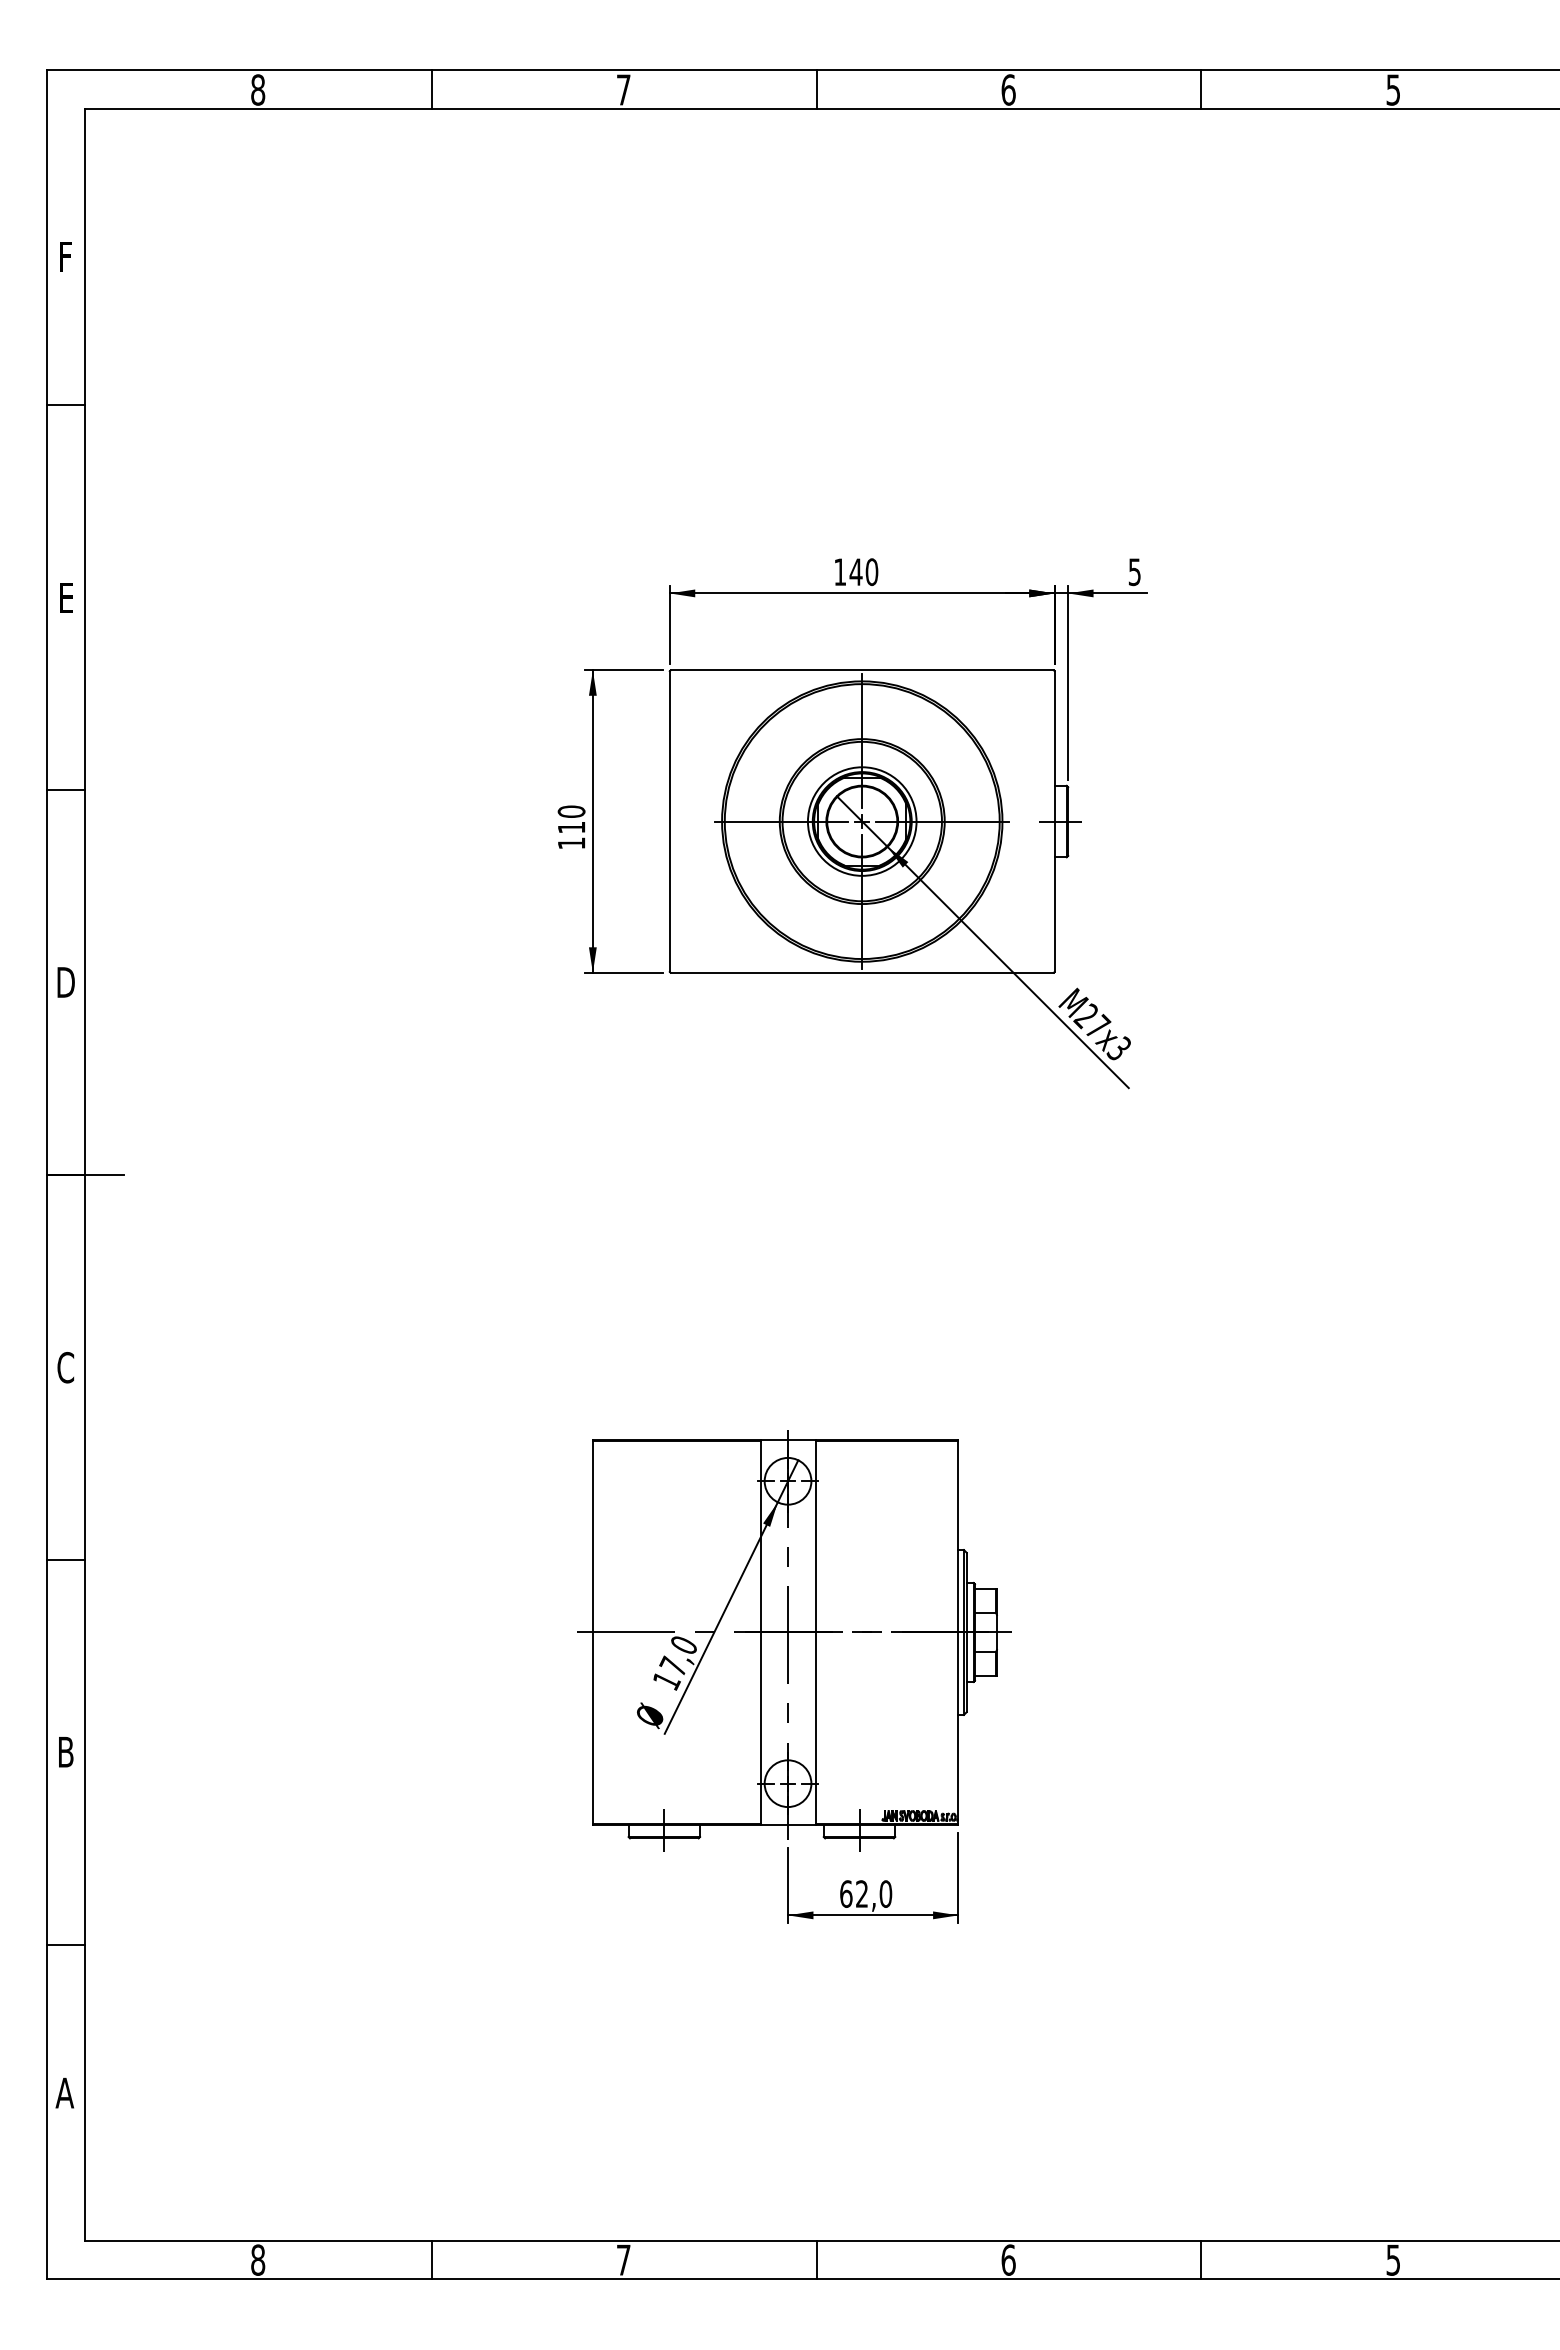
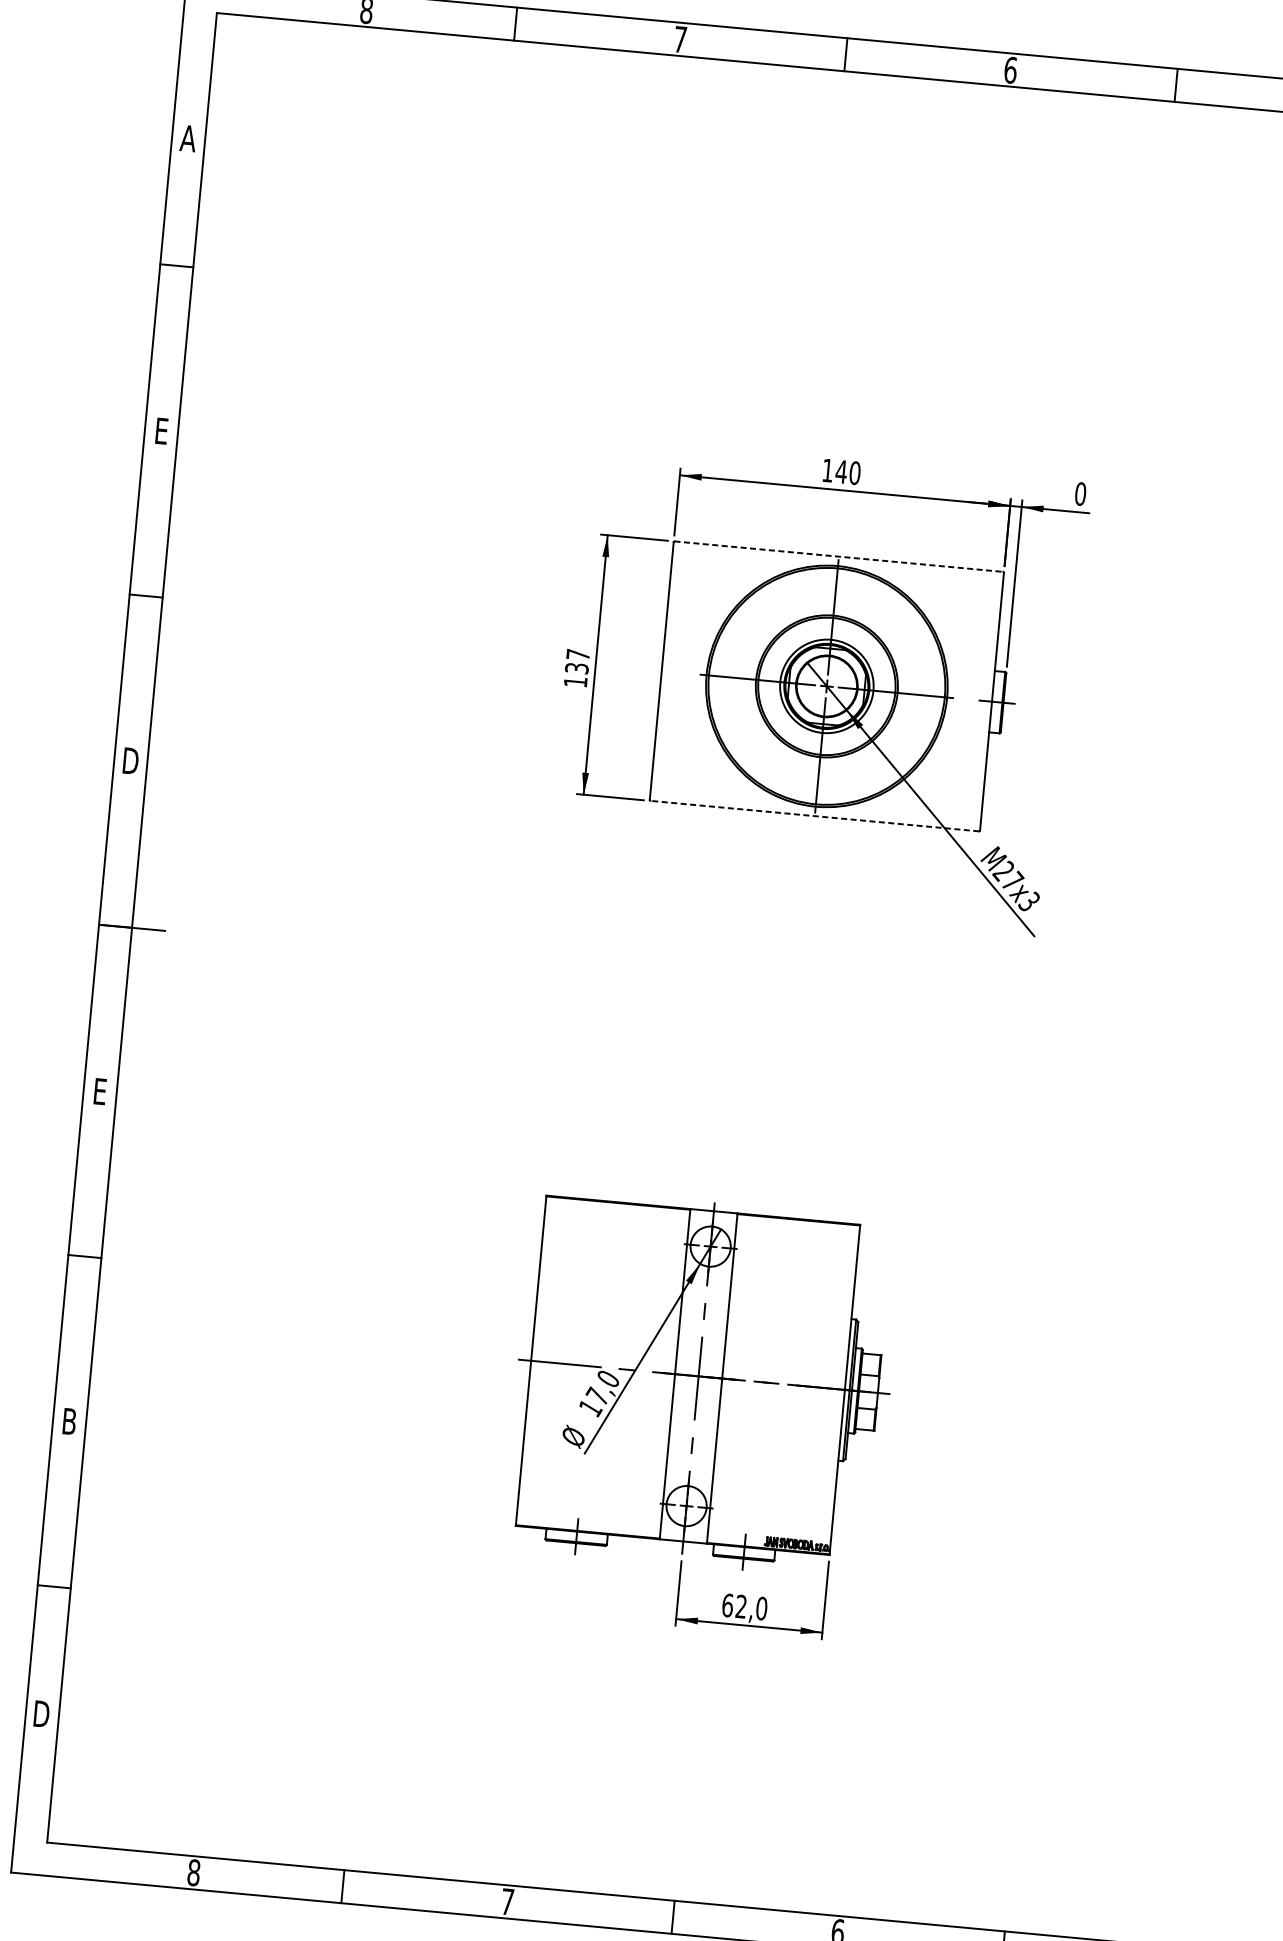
text: (65, 256) -> (188, 138), F -> A
text: (1134, 572) -> (1080, 494), 5 -> 0
line: (862, 670) -> (839, 556), solid -> dashed
text: (571, 819) -> (577, 661), 110 -> 137
line: (862, 972) -> (815, 815), solid -> dashed
text: (65, 1367) -> (99, 1091), C -> E
text: (64, 2092) -> (41, 1713), A -> D

